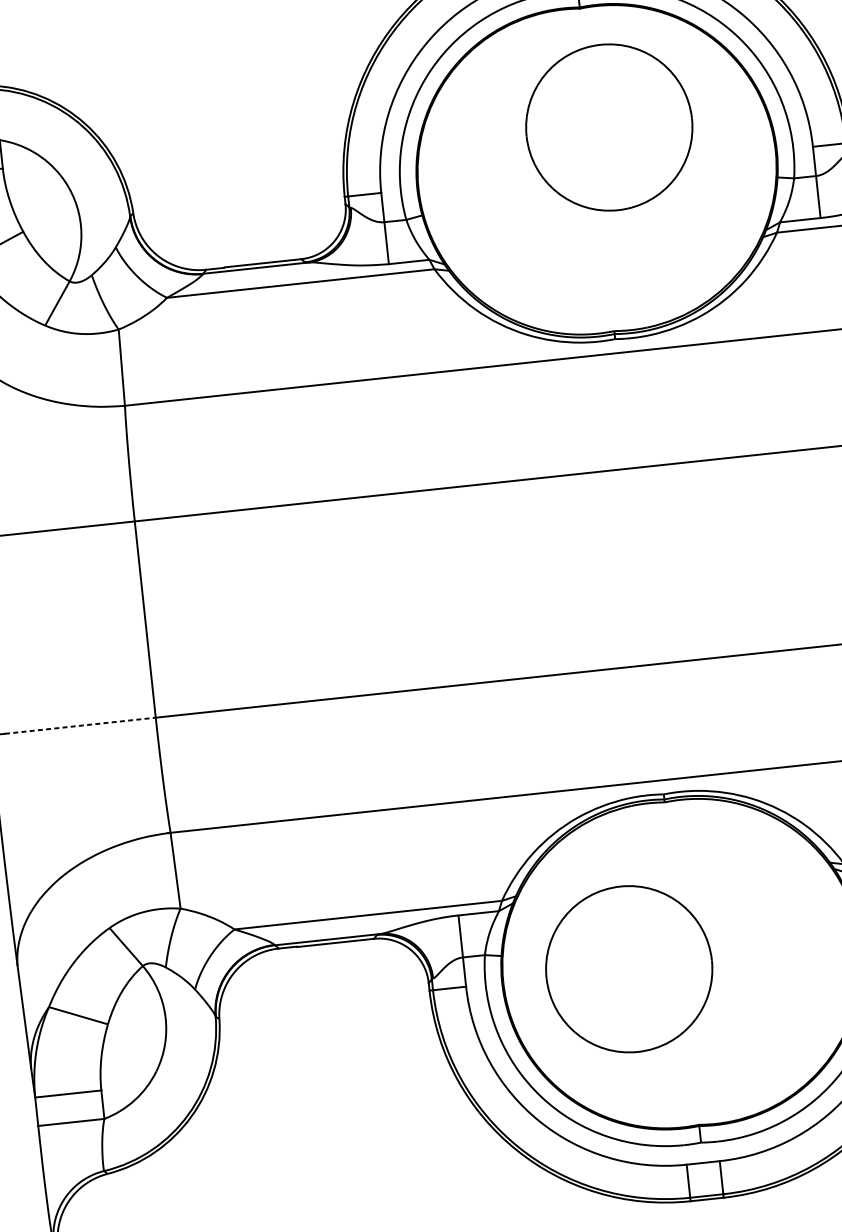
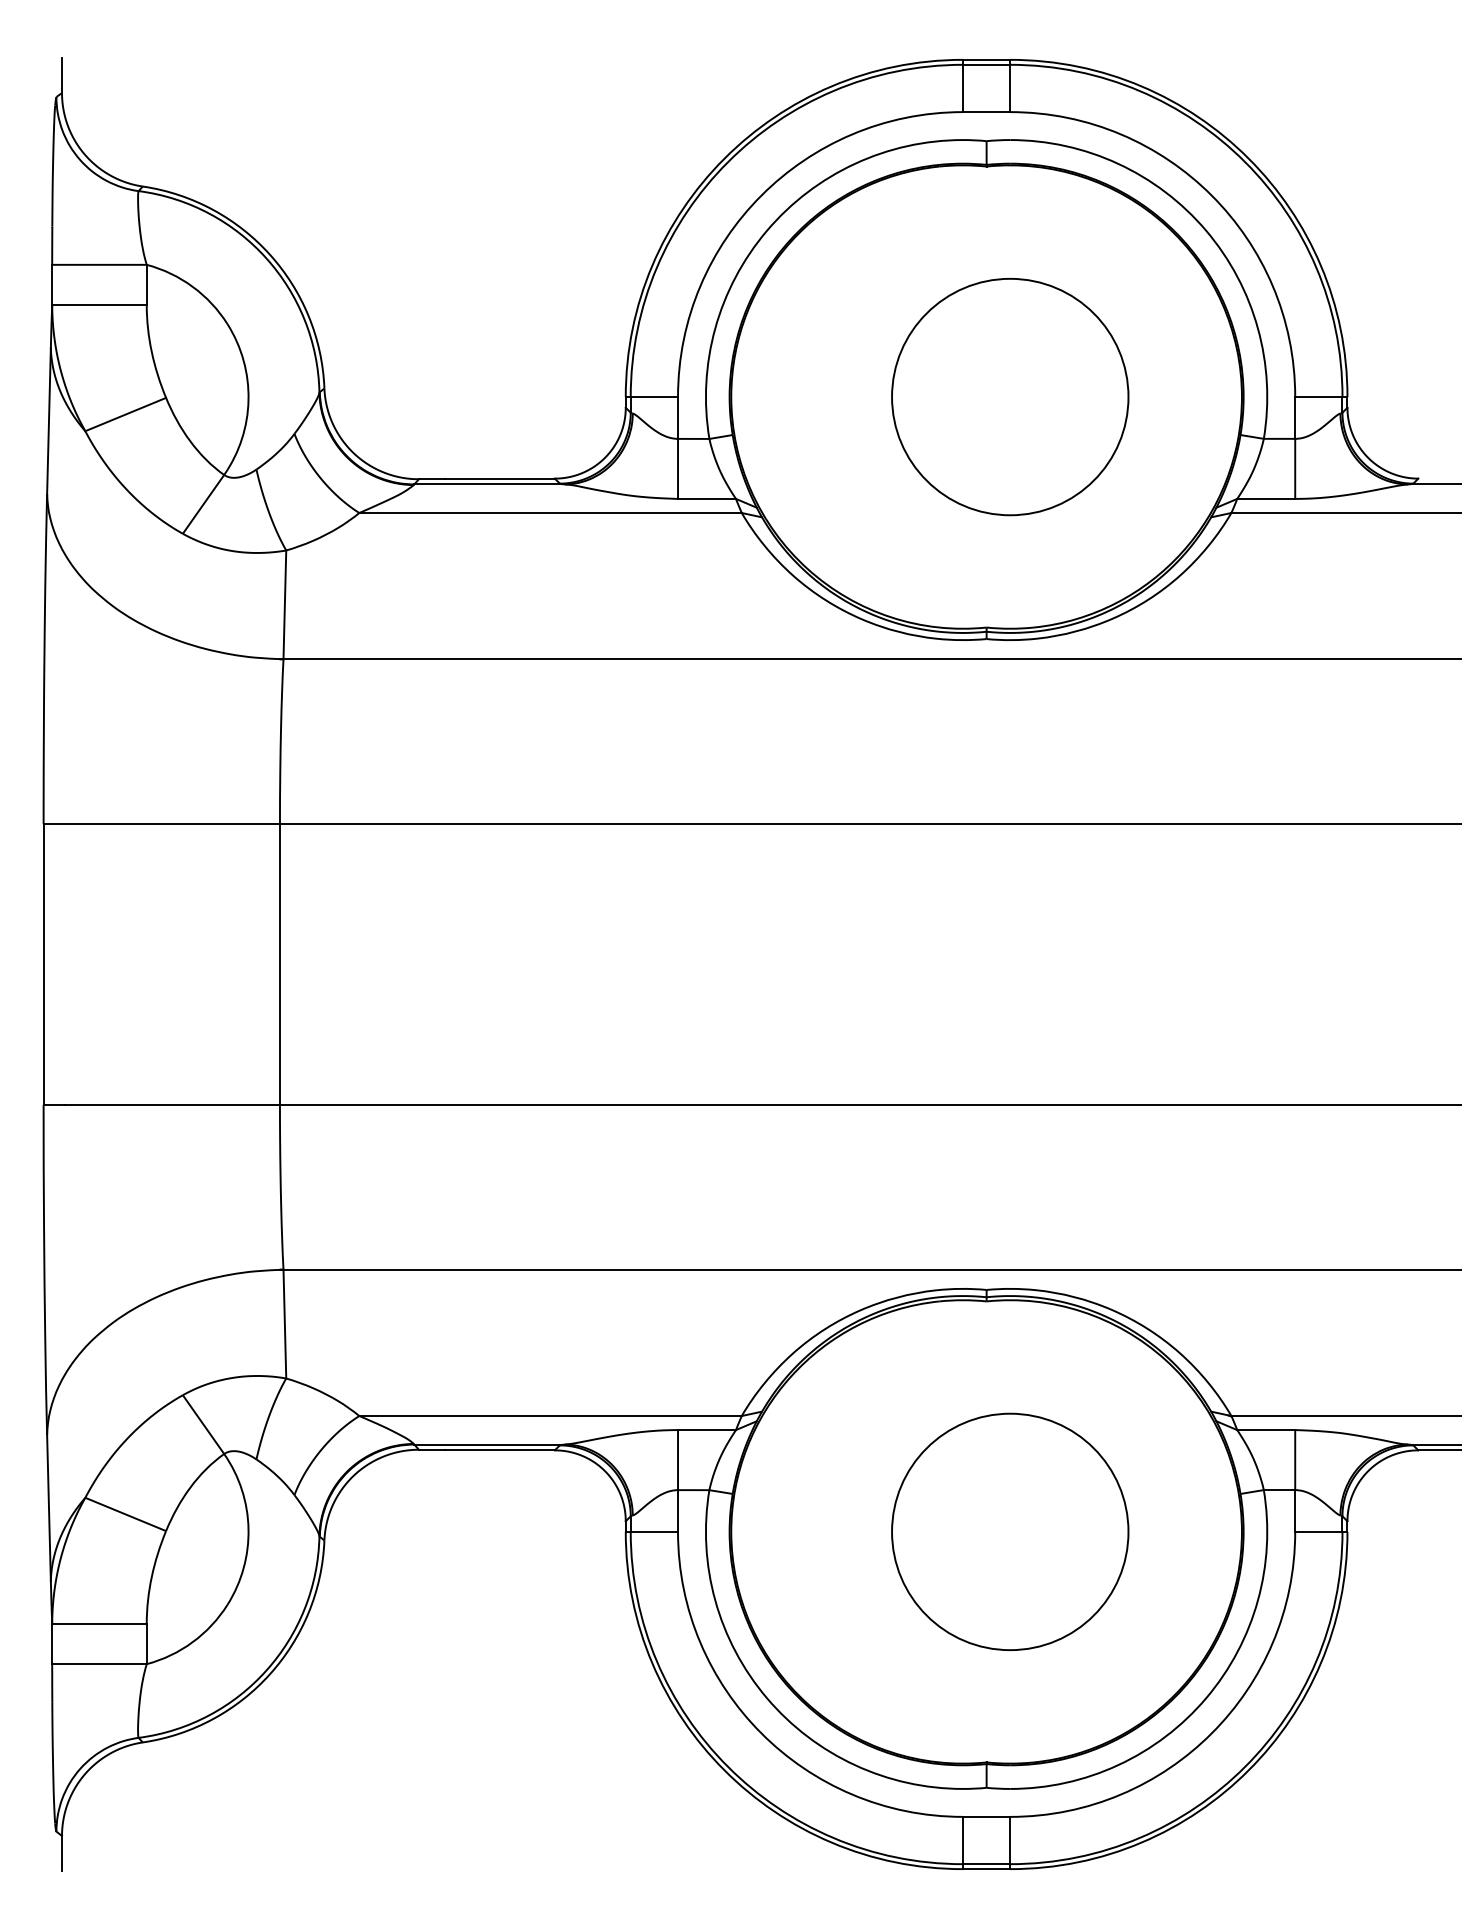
part: (609, 127) -> (1010, 397), moved
line: (80, 725) -> (172, 1104), dashed -> solid
part: (629, 968) -> (1010, 1531), moved

